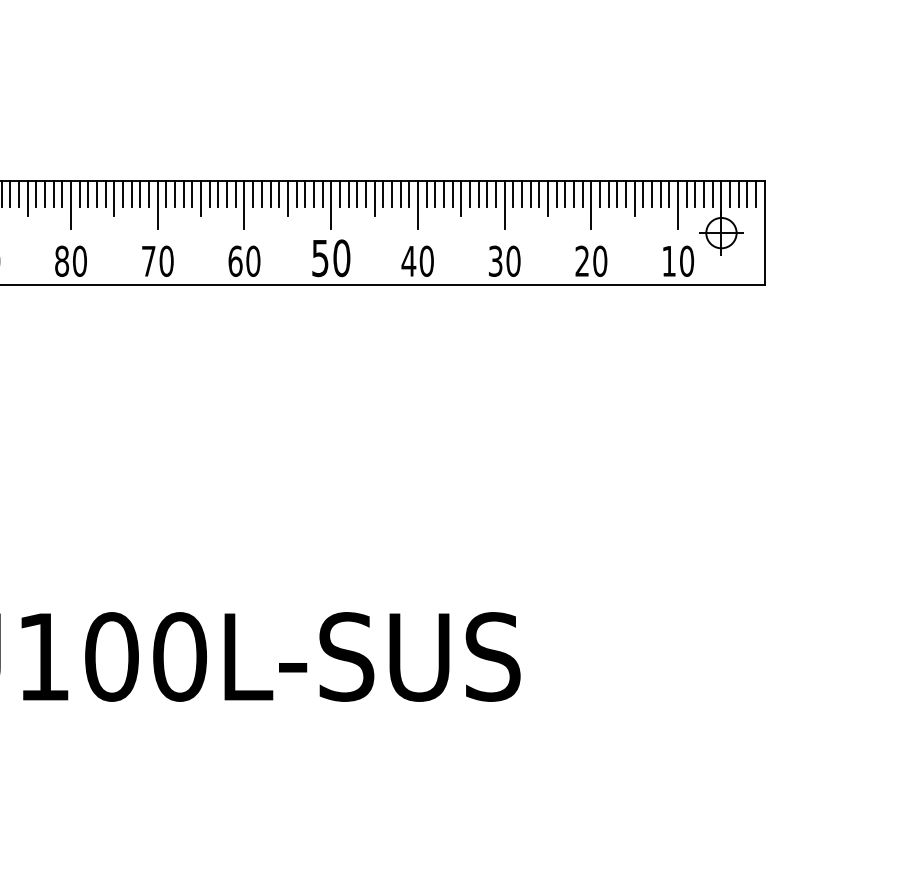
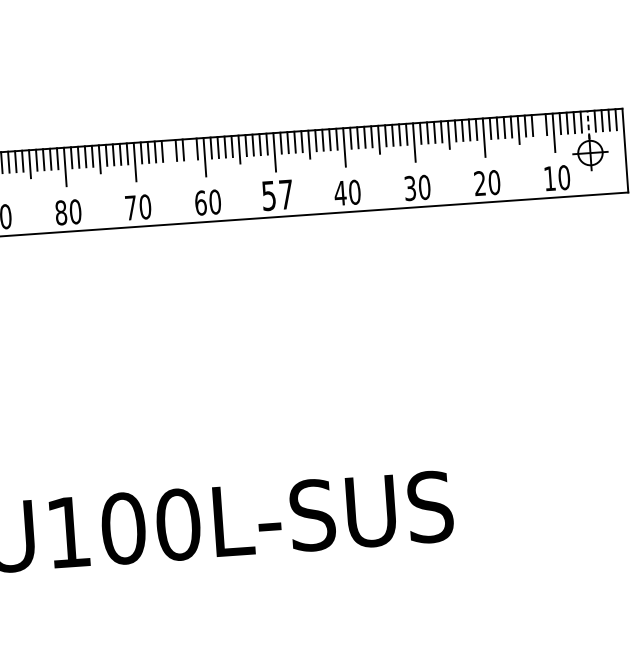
line: (227, 194) -> (190, 149), removed
line: (660, 194) -> (539, 125), removed
line: (721, 197) -> (588, 124), solid -> dashed
line: (201, 198) -> (169, 154), removed
text: (341, 258) -> (286, 194), 50 -> 57

